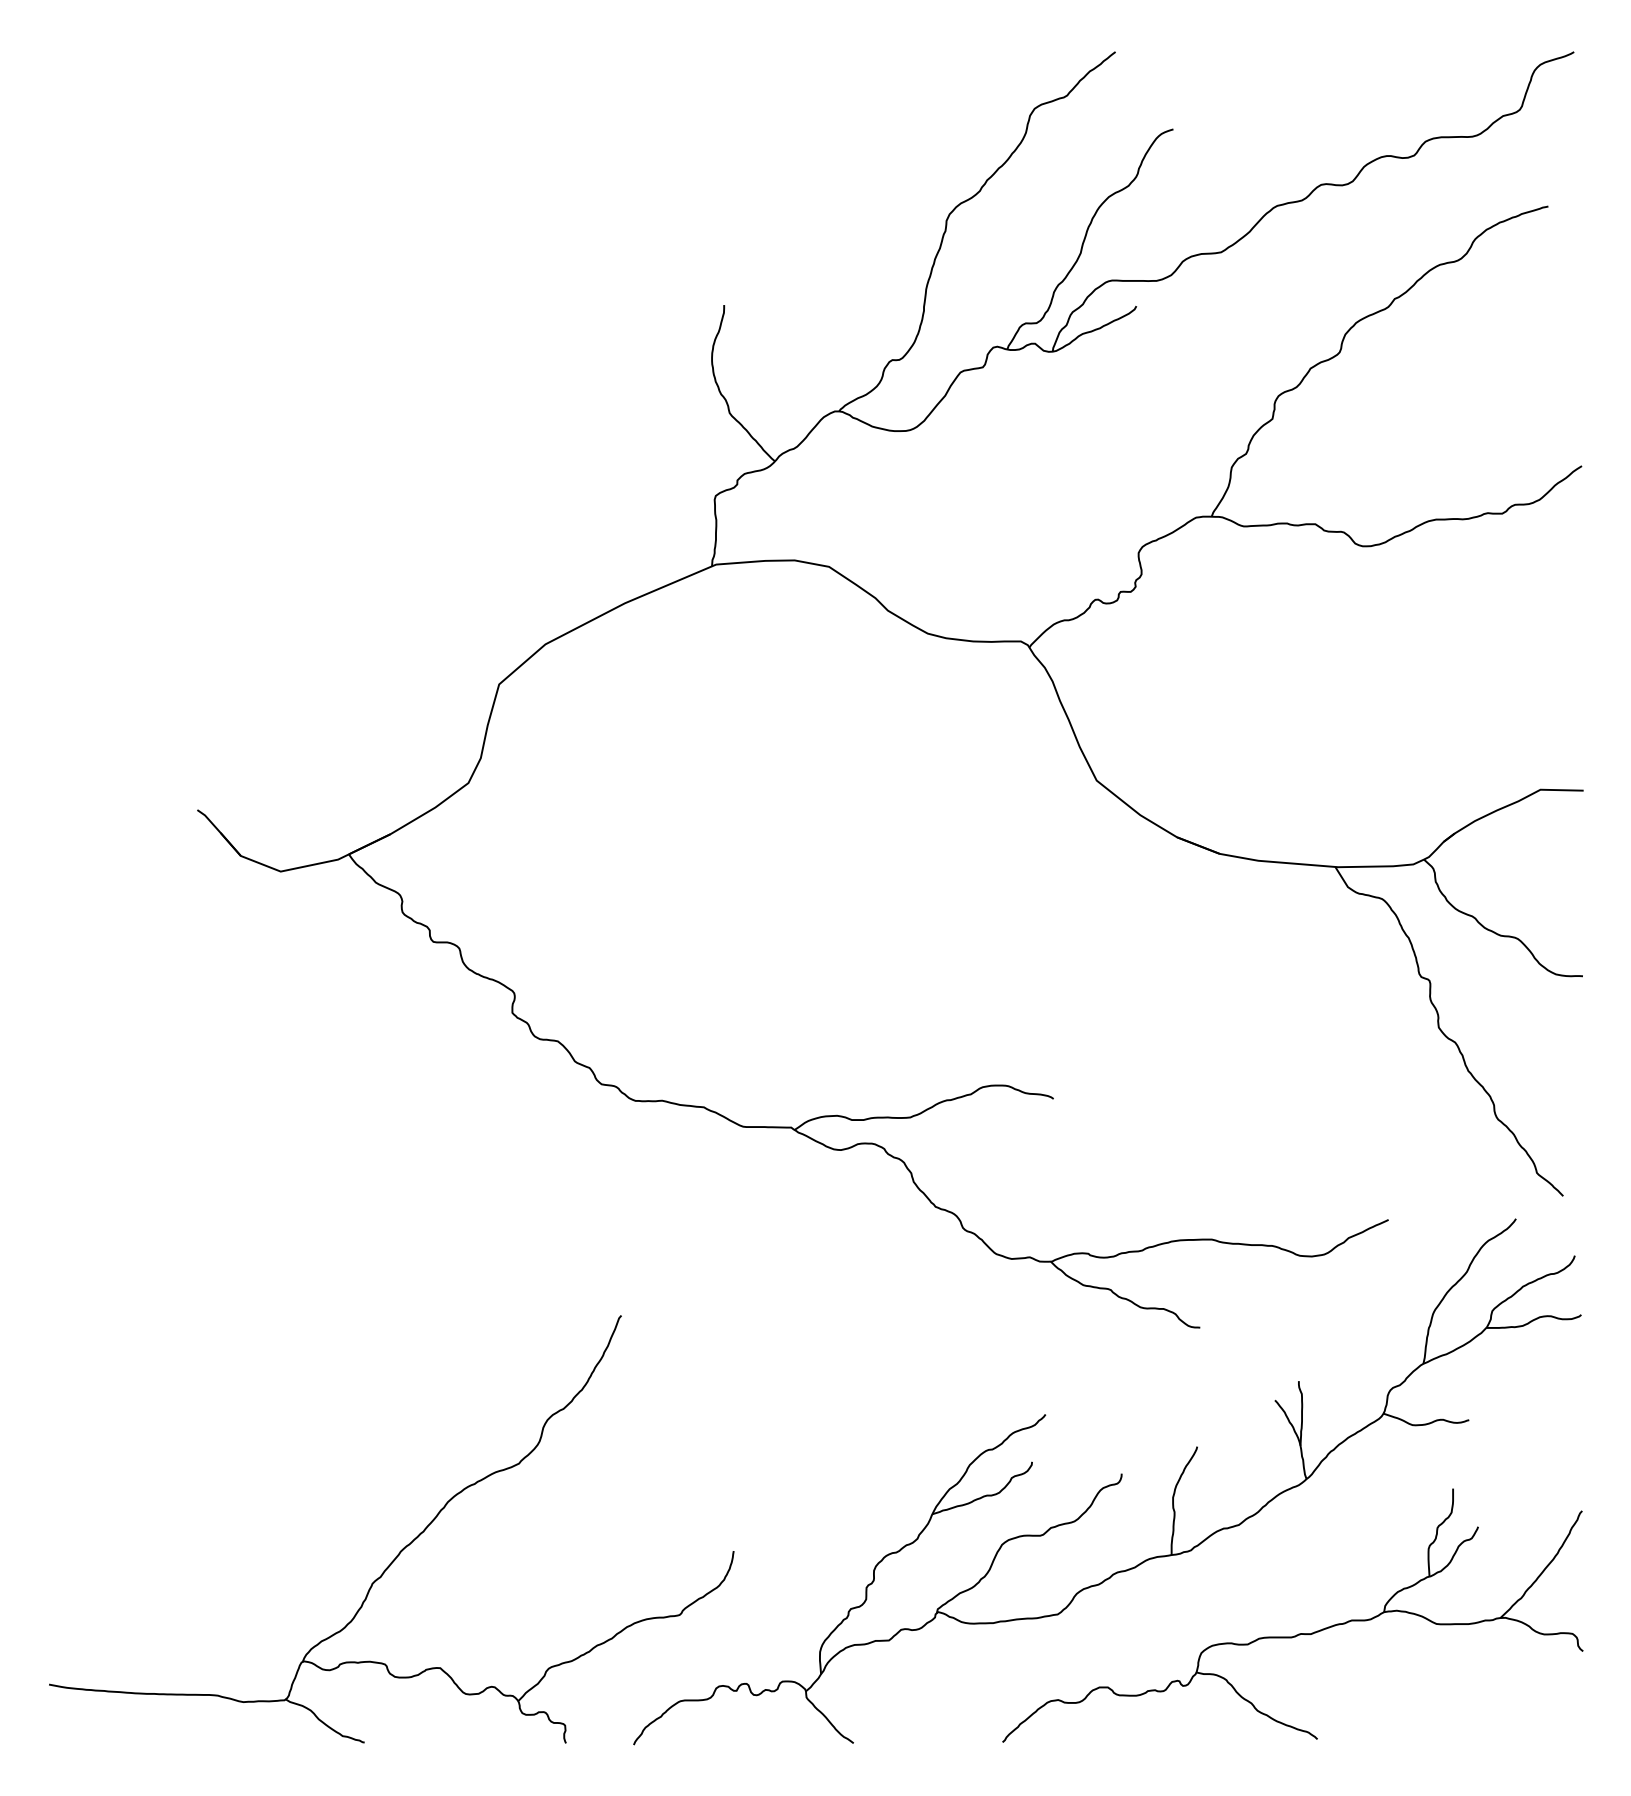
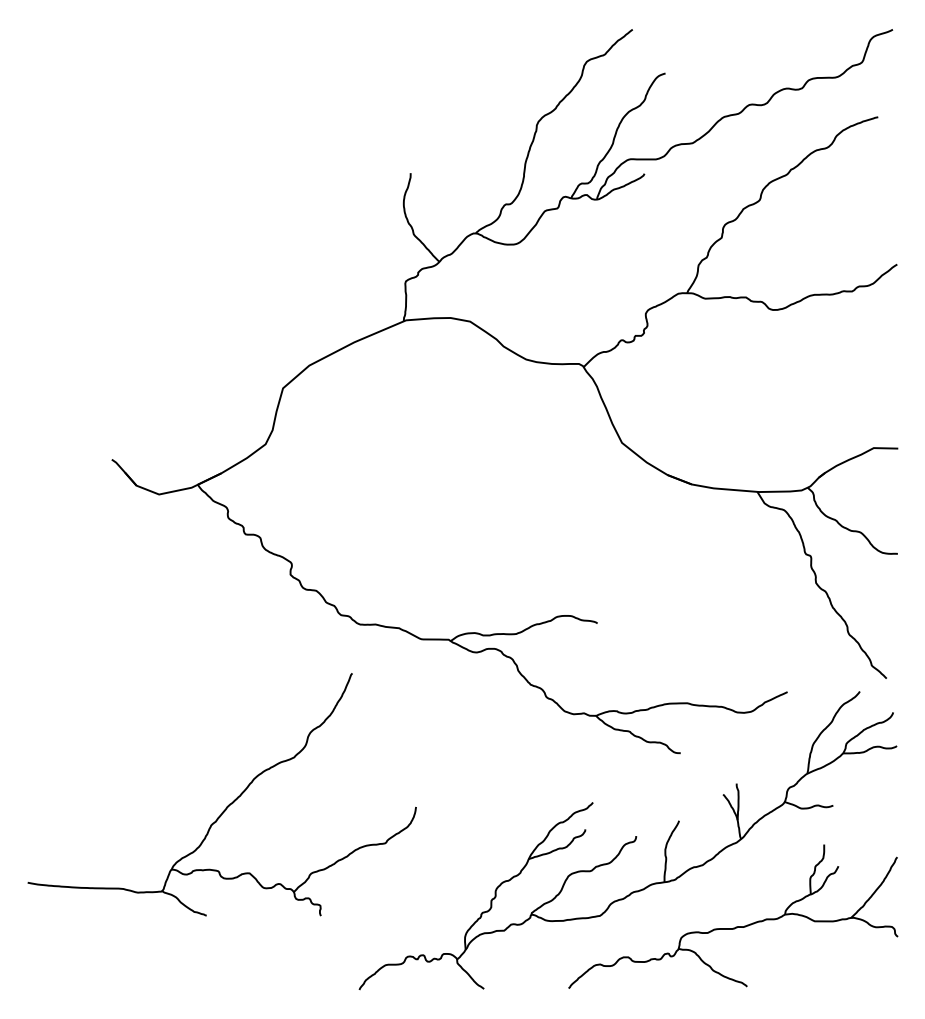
part: (404, 1544) -> (229, 803), moved

